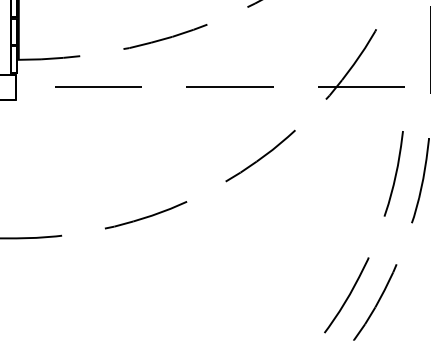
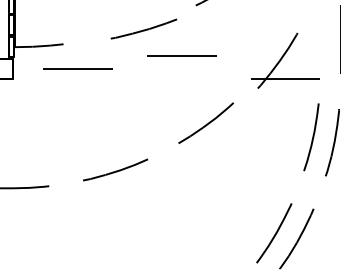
part: (164, 36) -> (143, 28), moved
part: (360, 64) -> (285, 60), moved
line: (229, 86) -> (181, 55), moved

